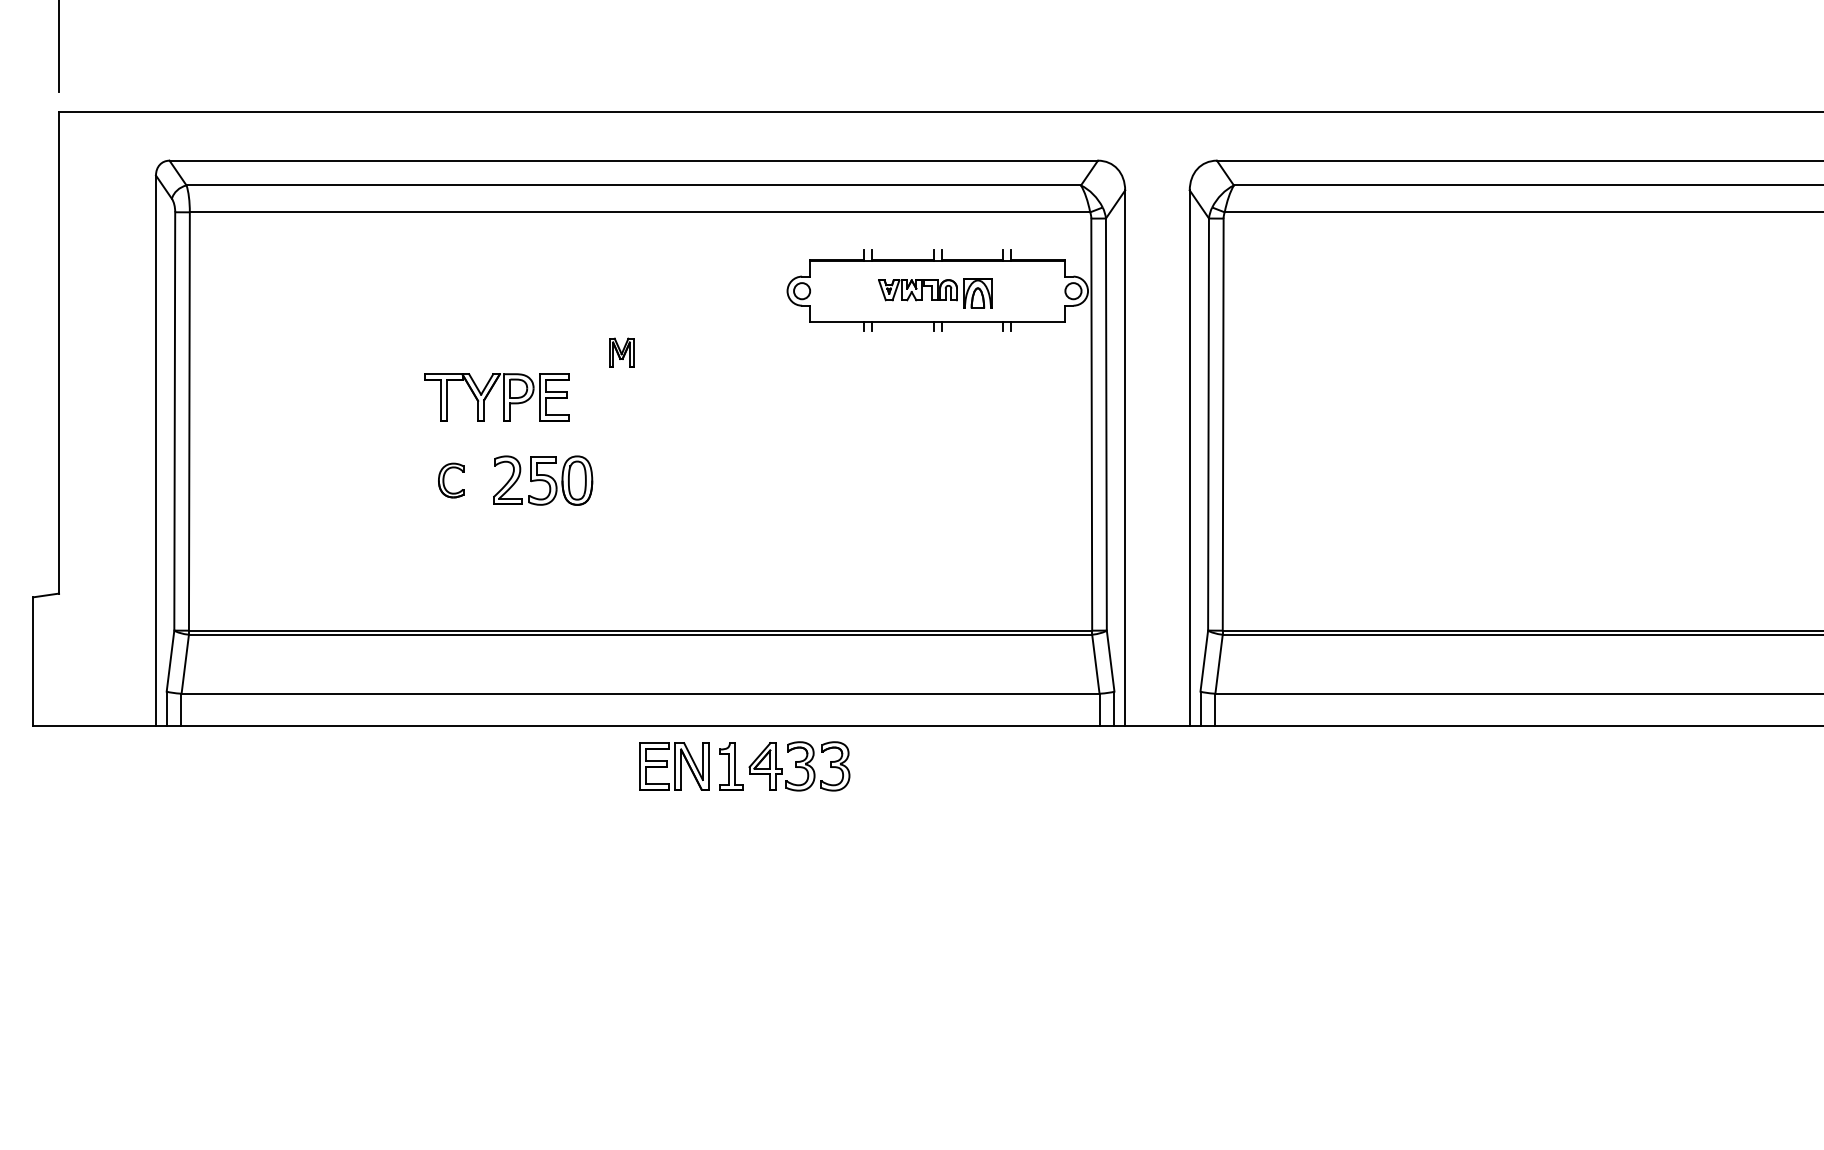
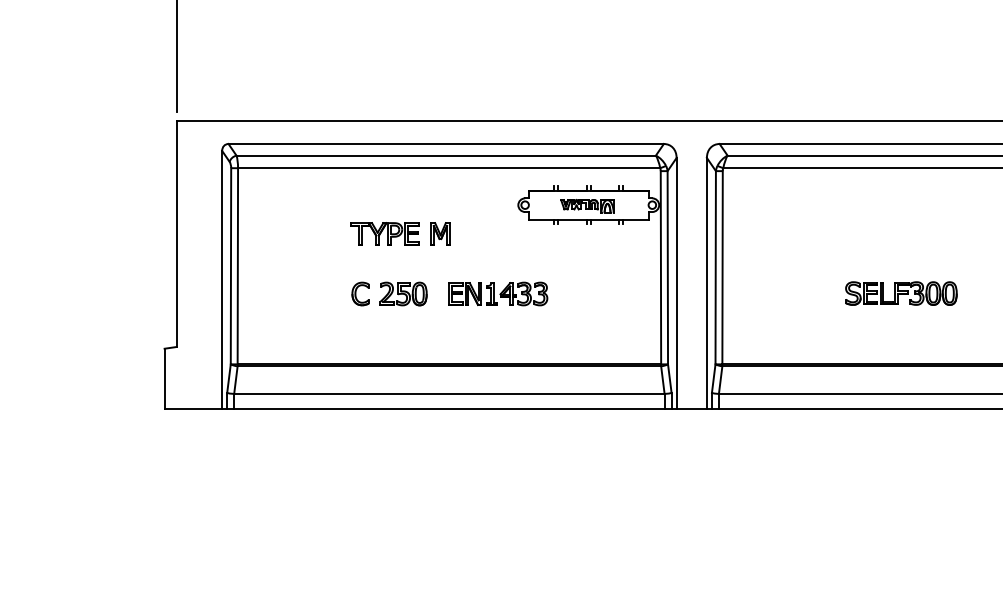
part: (621, 351) -> (440, 233), size x1.67
part: (495, 396) -> (384, 233), moved
part: (450, 479) -> (360, 293), size x1.43
part: (1604, 479) -> (901, 293), added
part: (745, 765) -> (498, 293), moved

